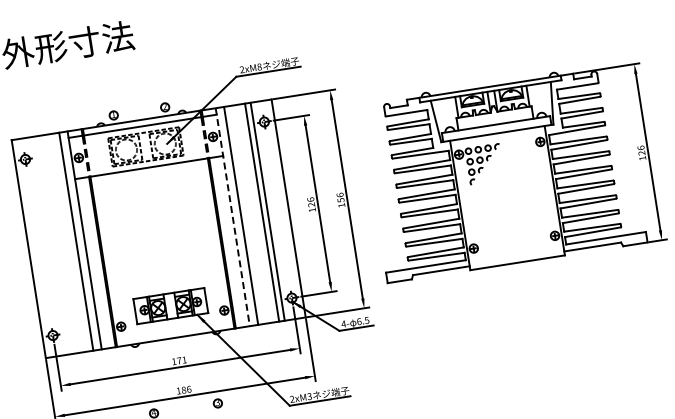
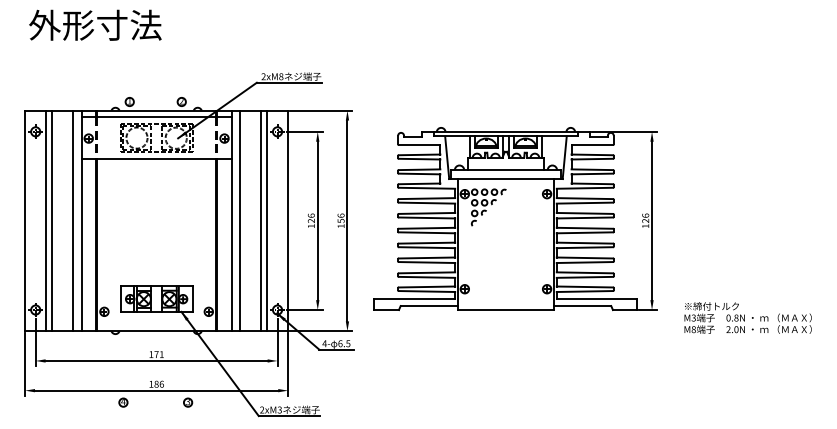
line: (232, 217) -> (231, 221), dashed -> solid
line: (54, 244) -> (51, 220), added
line: (49, 245) -> (46, 220), added

